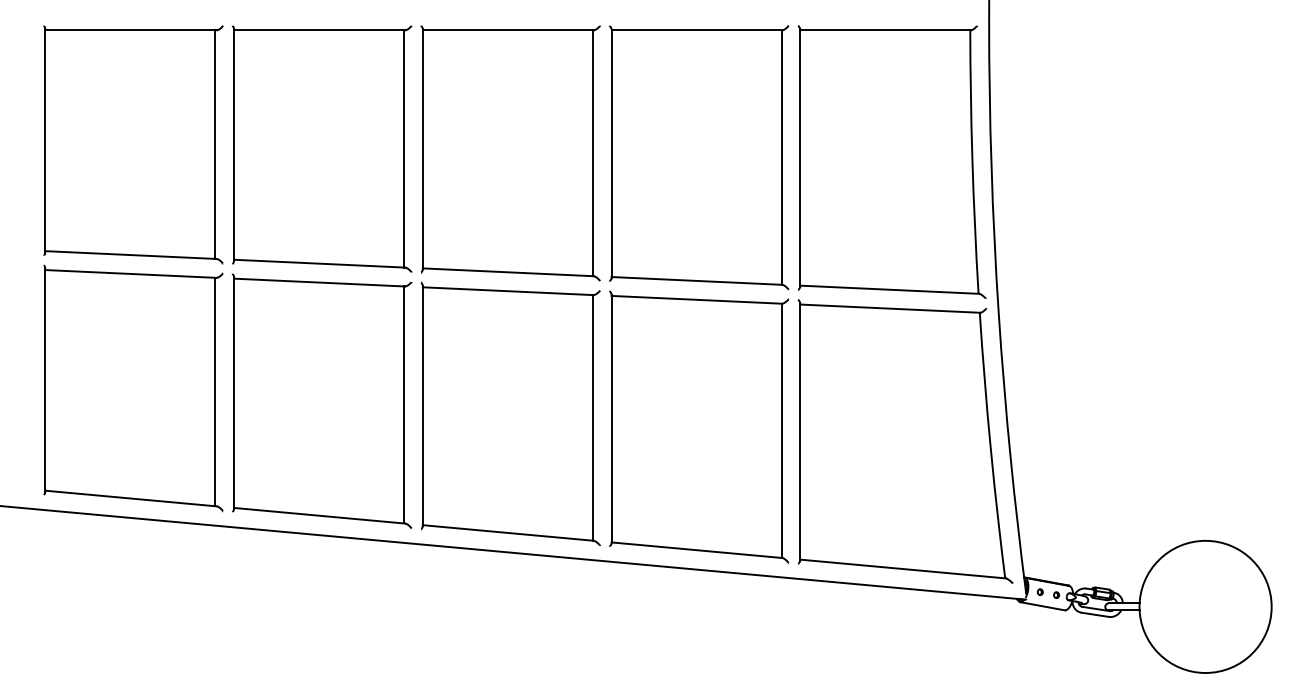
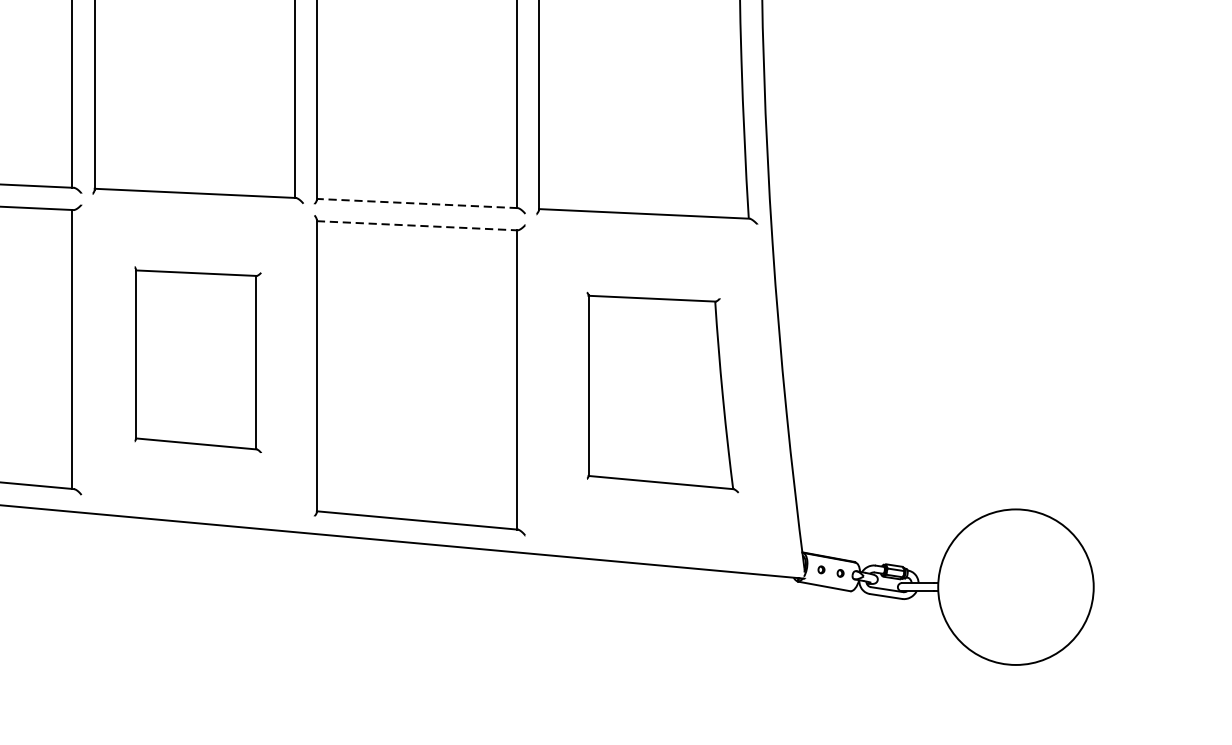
line: (696, 280) -> (416, 203), solid -> dashed
line: (697, 299) -> (417, 225), solid -> dashed
part: (510, 413) -> (197, 359), size x0.6
part: (905, 441) -> (662, 392), size x0.6

